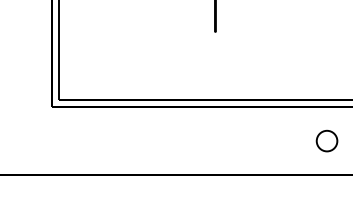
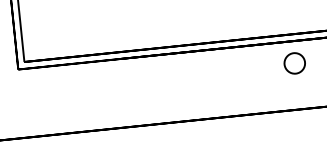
circle: (326, 140) -> (294, 62), moved

